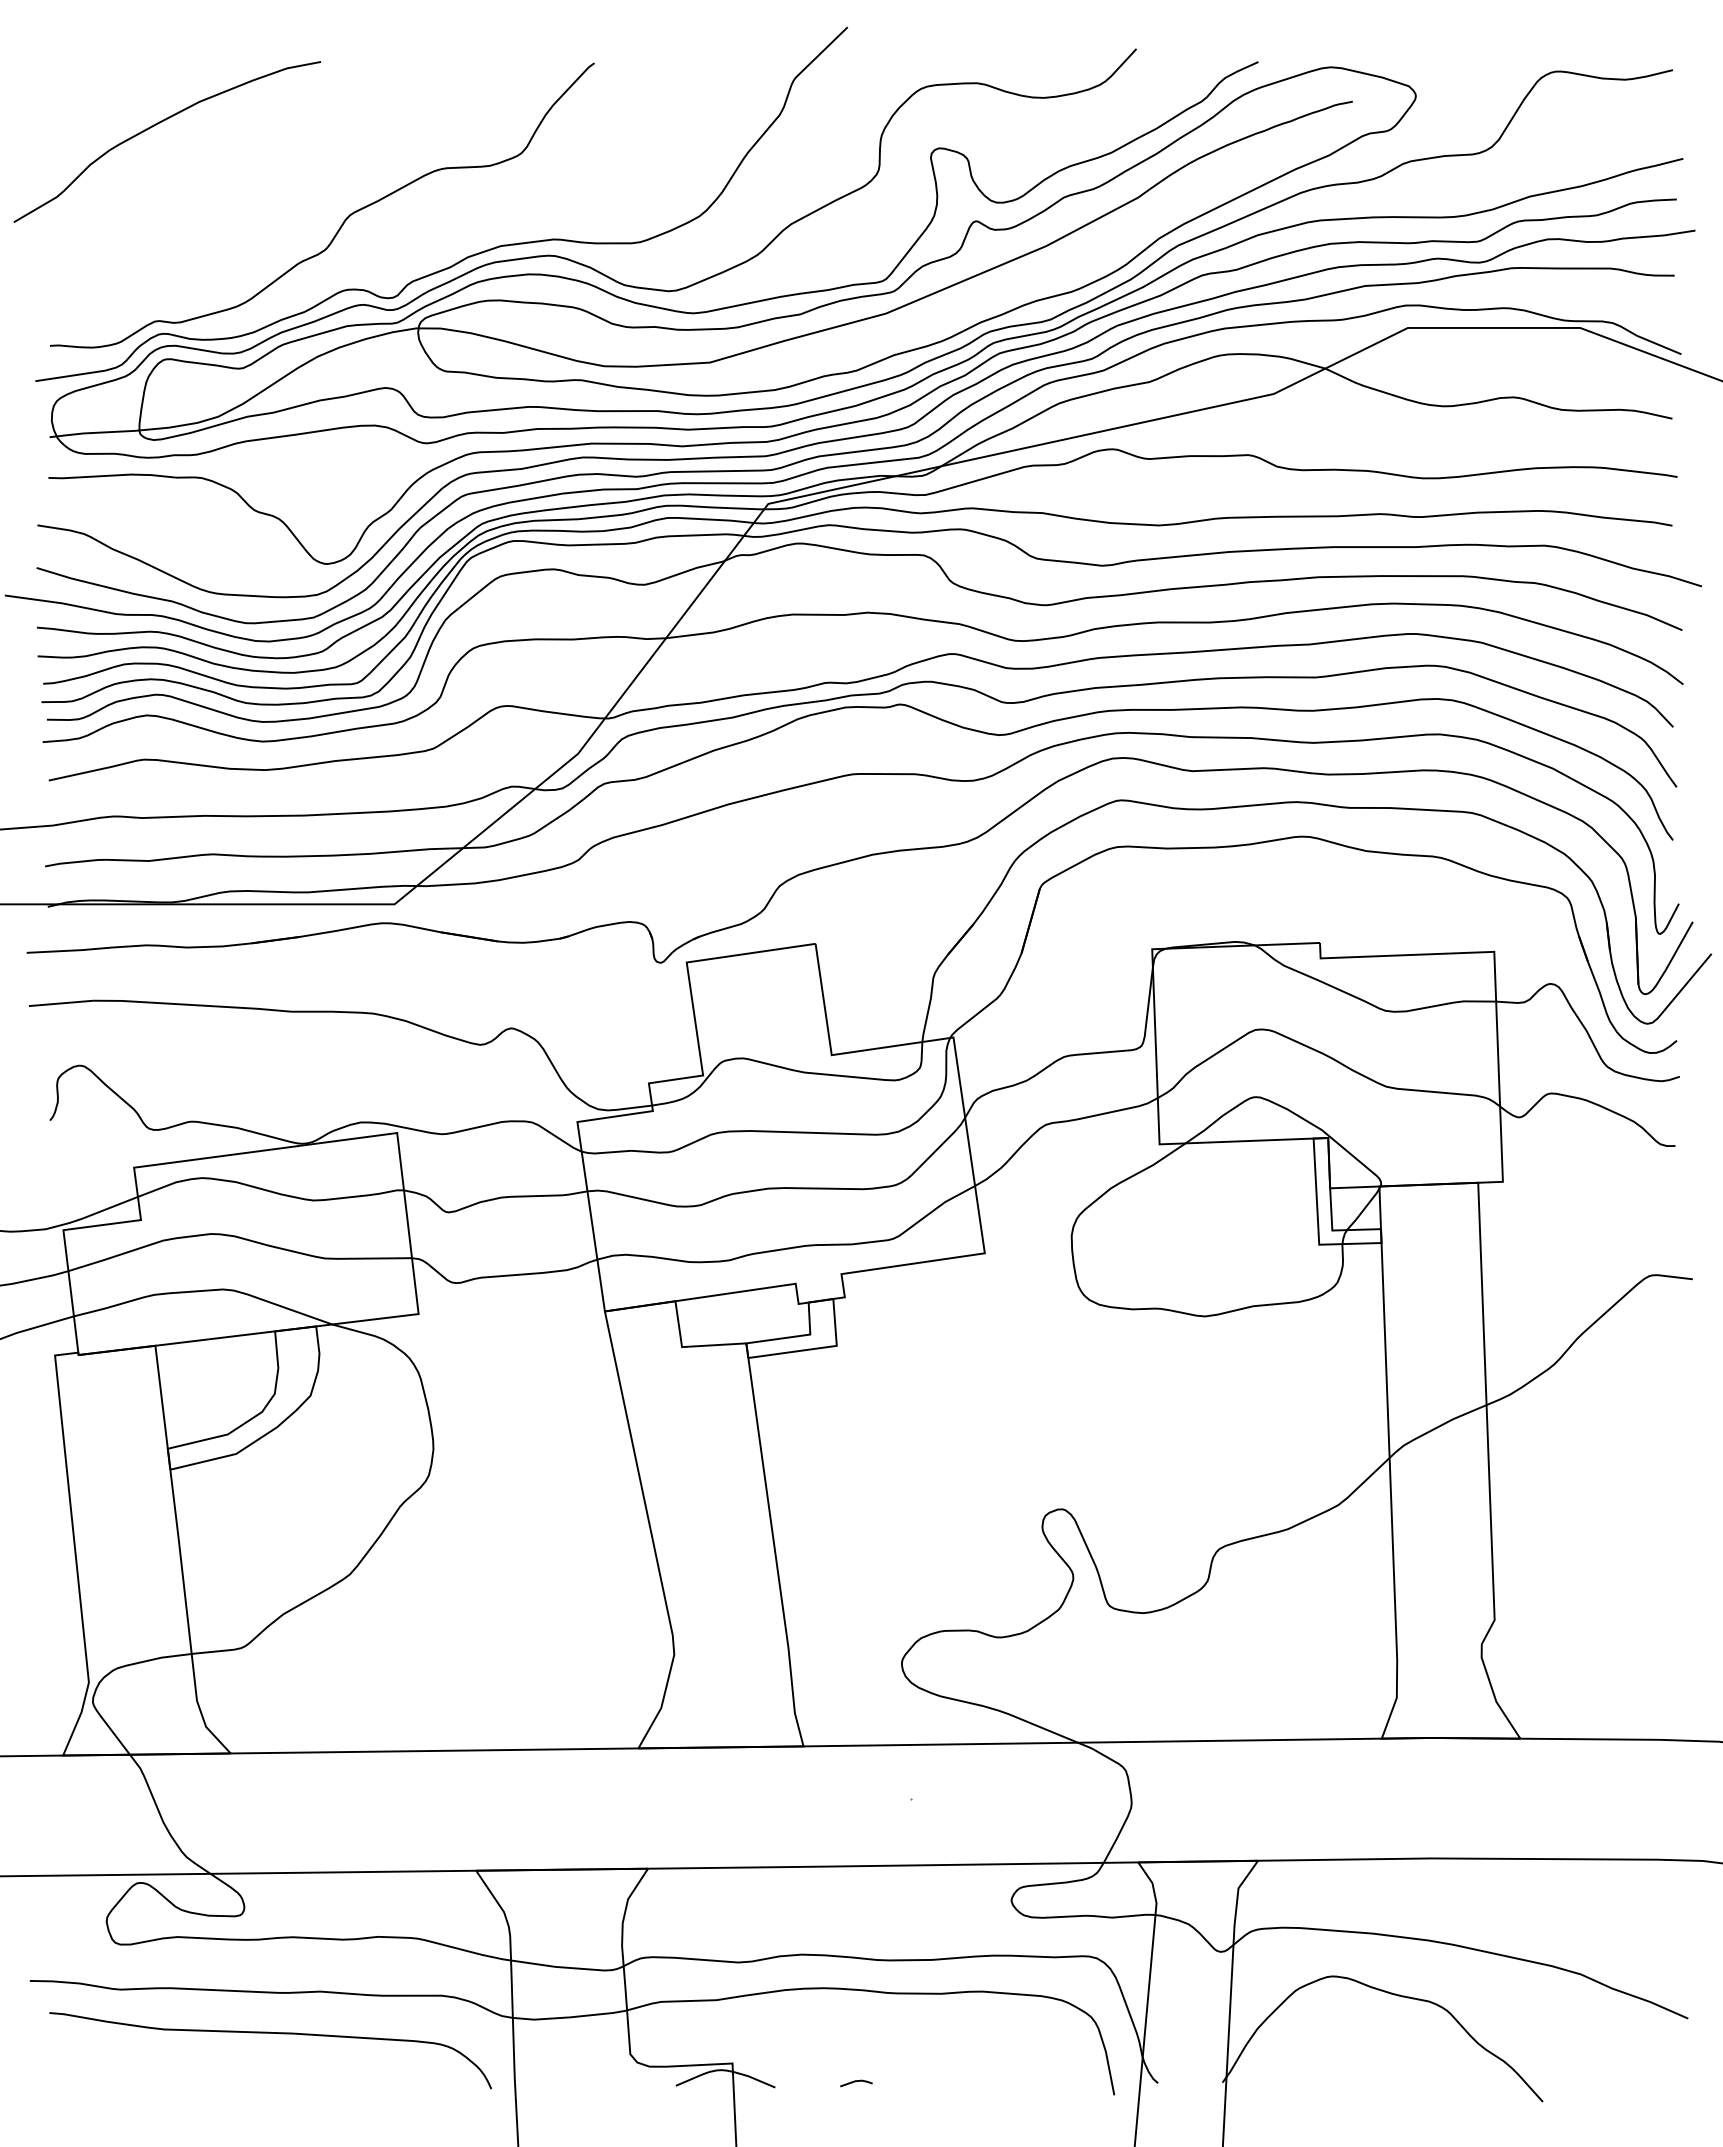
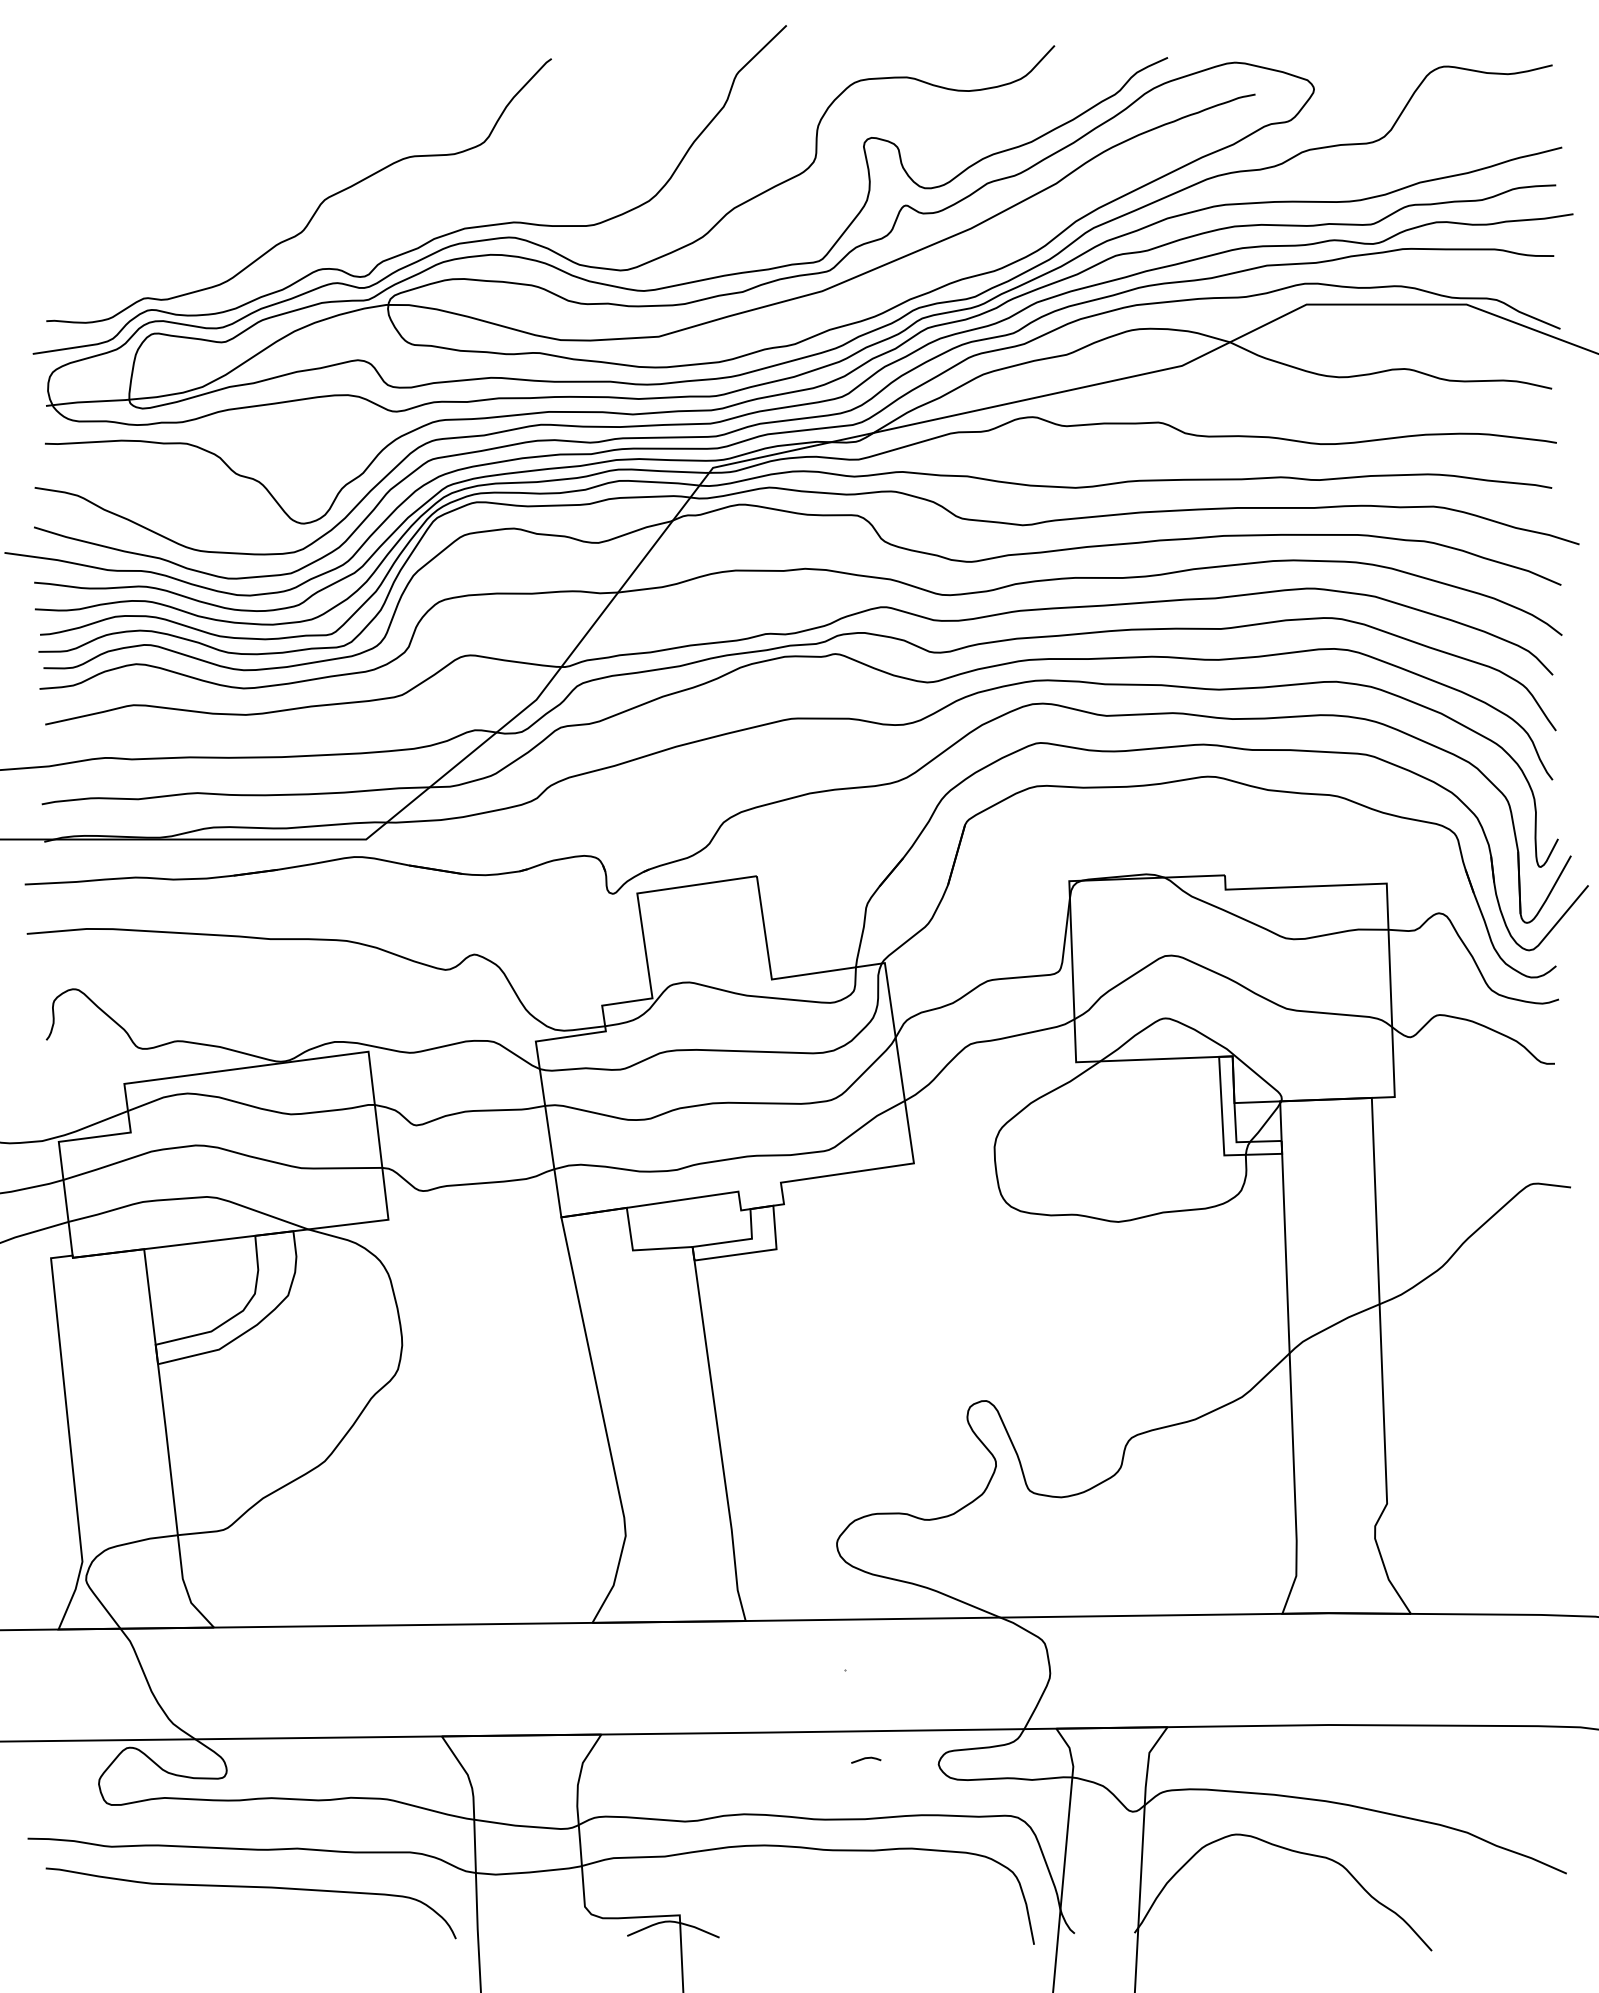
curve: (158, 124) -> (147, 115), removed
line: (855, 2082) -> (865, 1759), moved

